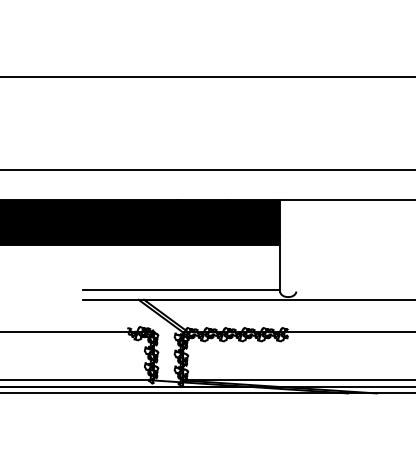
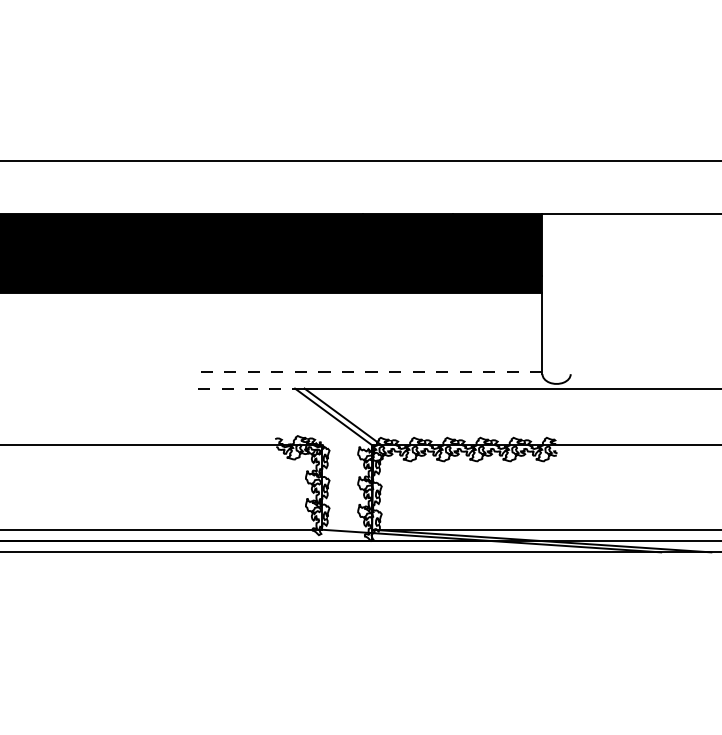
line: (181, 290) -> (370, 372), solid -> dashed
line: (113, 299) -> (251, 388), solid -> dashed

